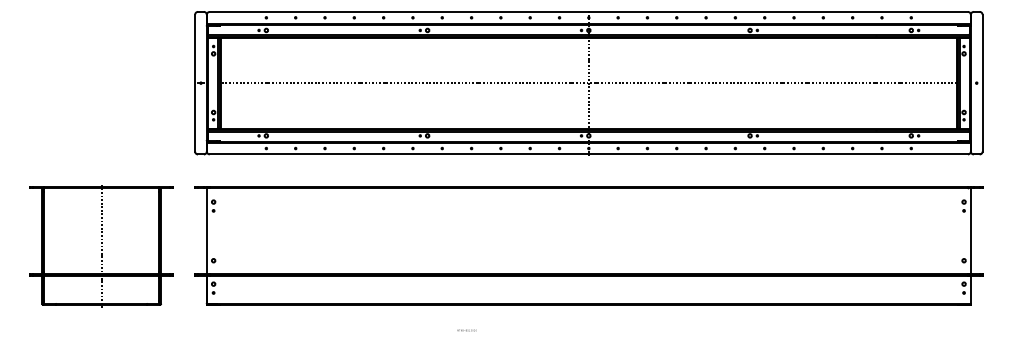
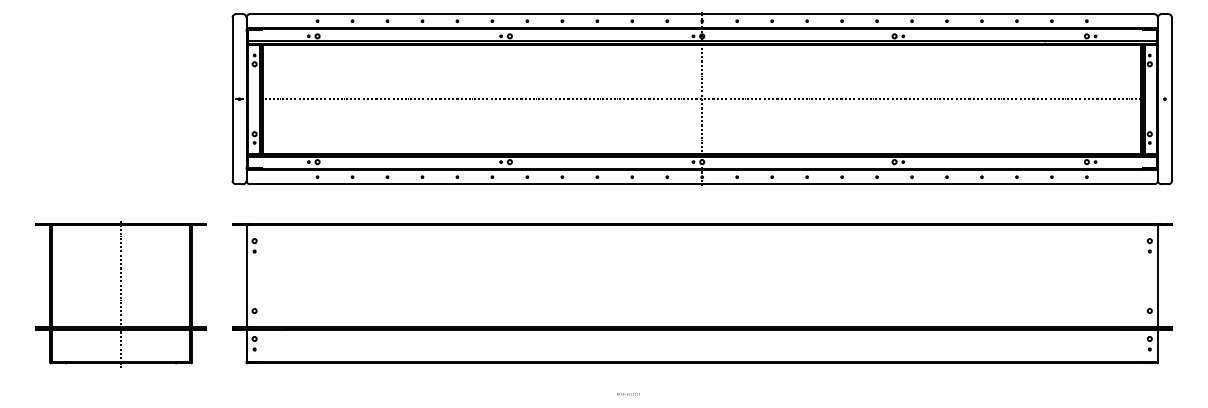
text: (466, 330) -> (627, 394), moved

